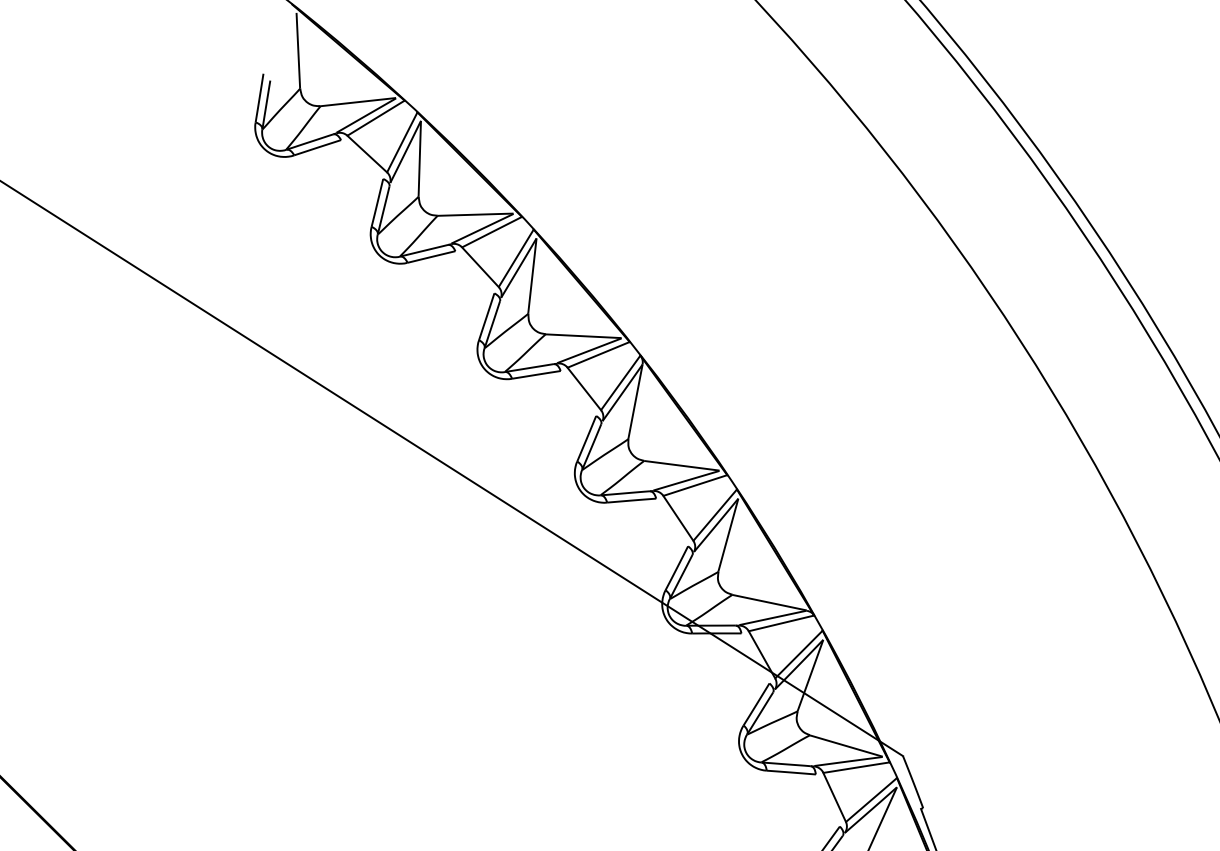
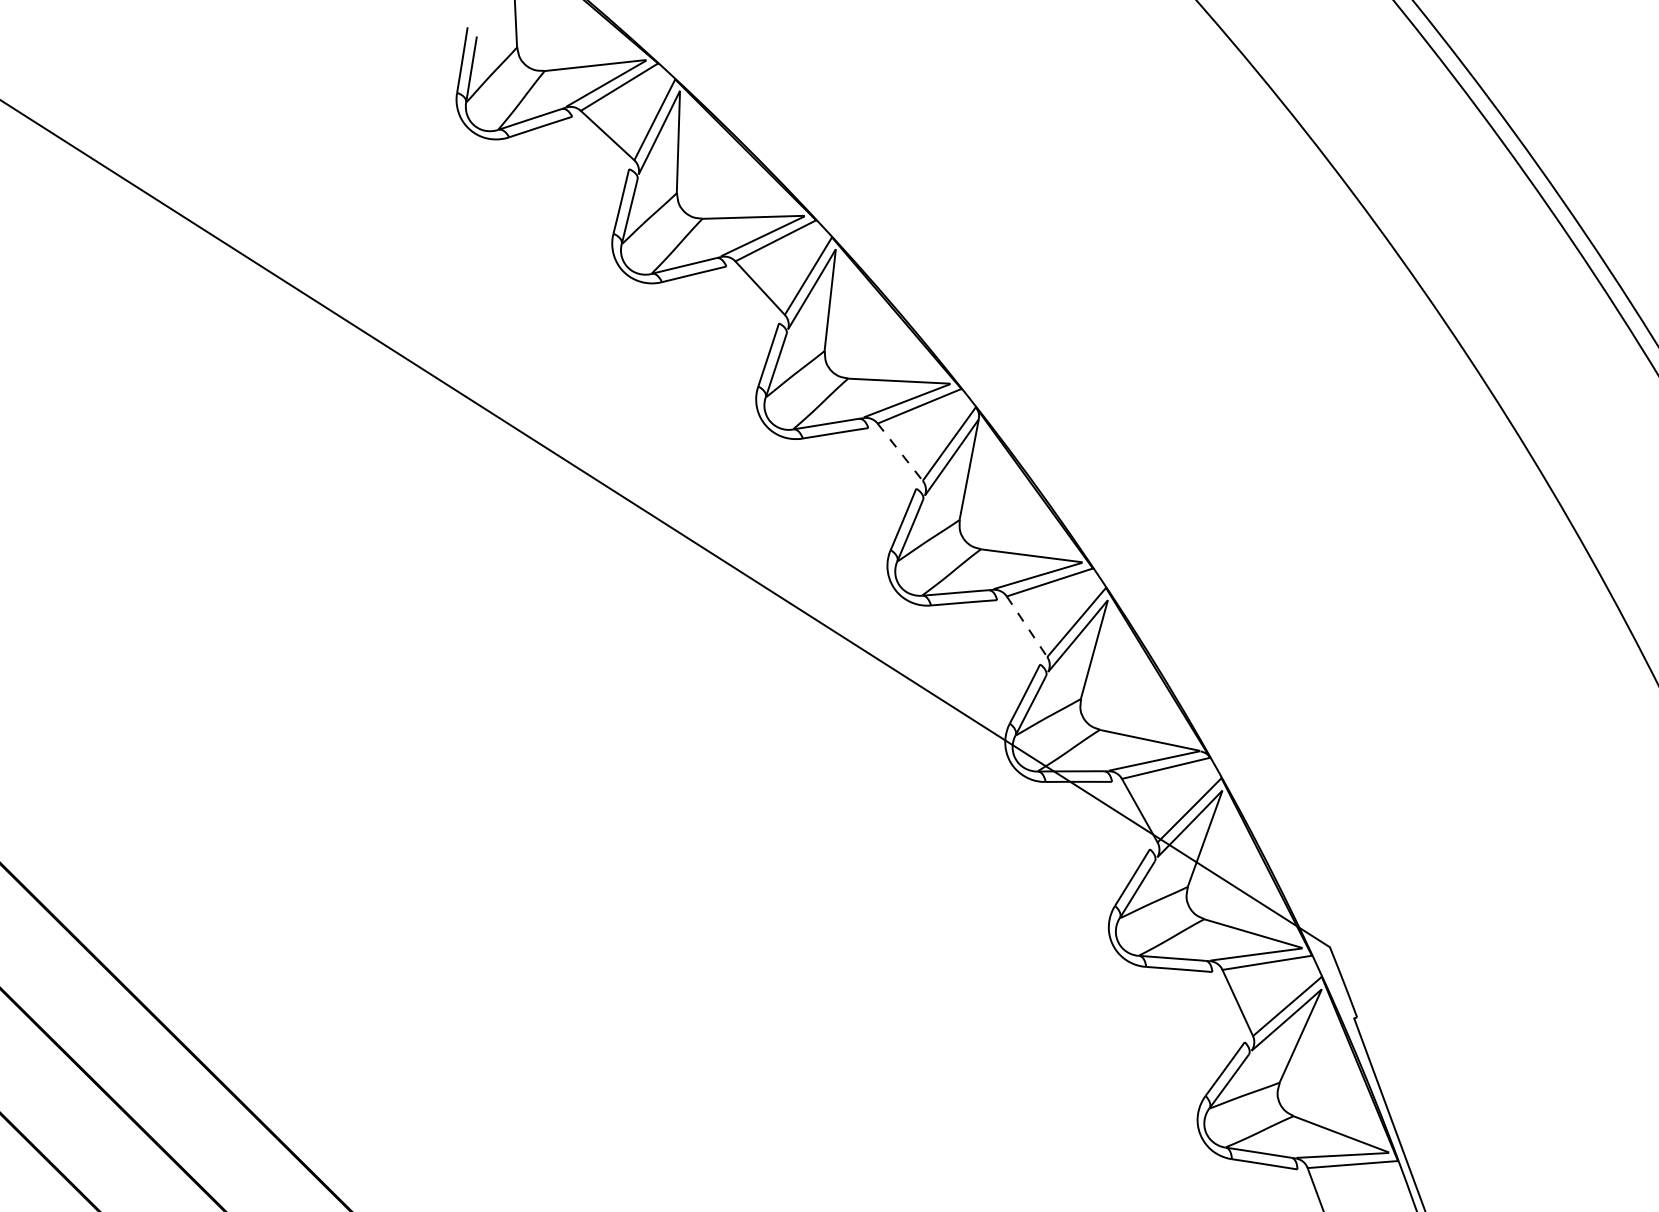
line: (584, 389) -> (900, 452), solid -> dashed
line: (678, 518) -> (1027, 626), solid -> dashed

